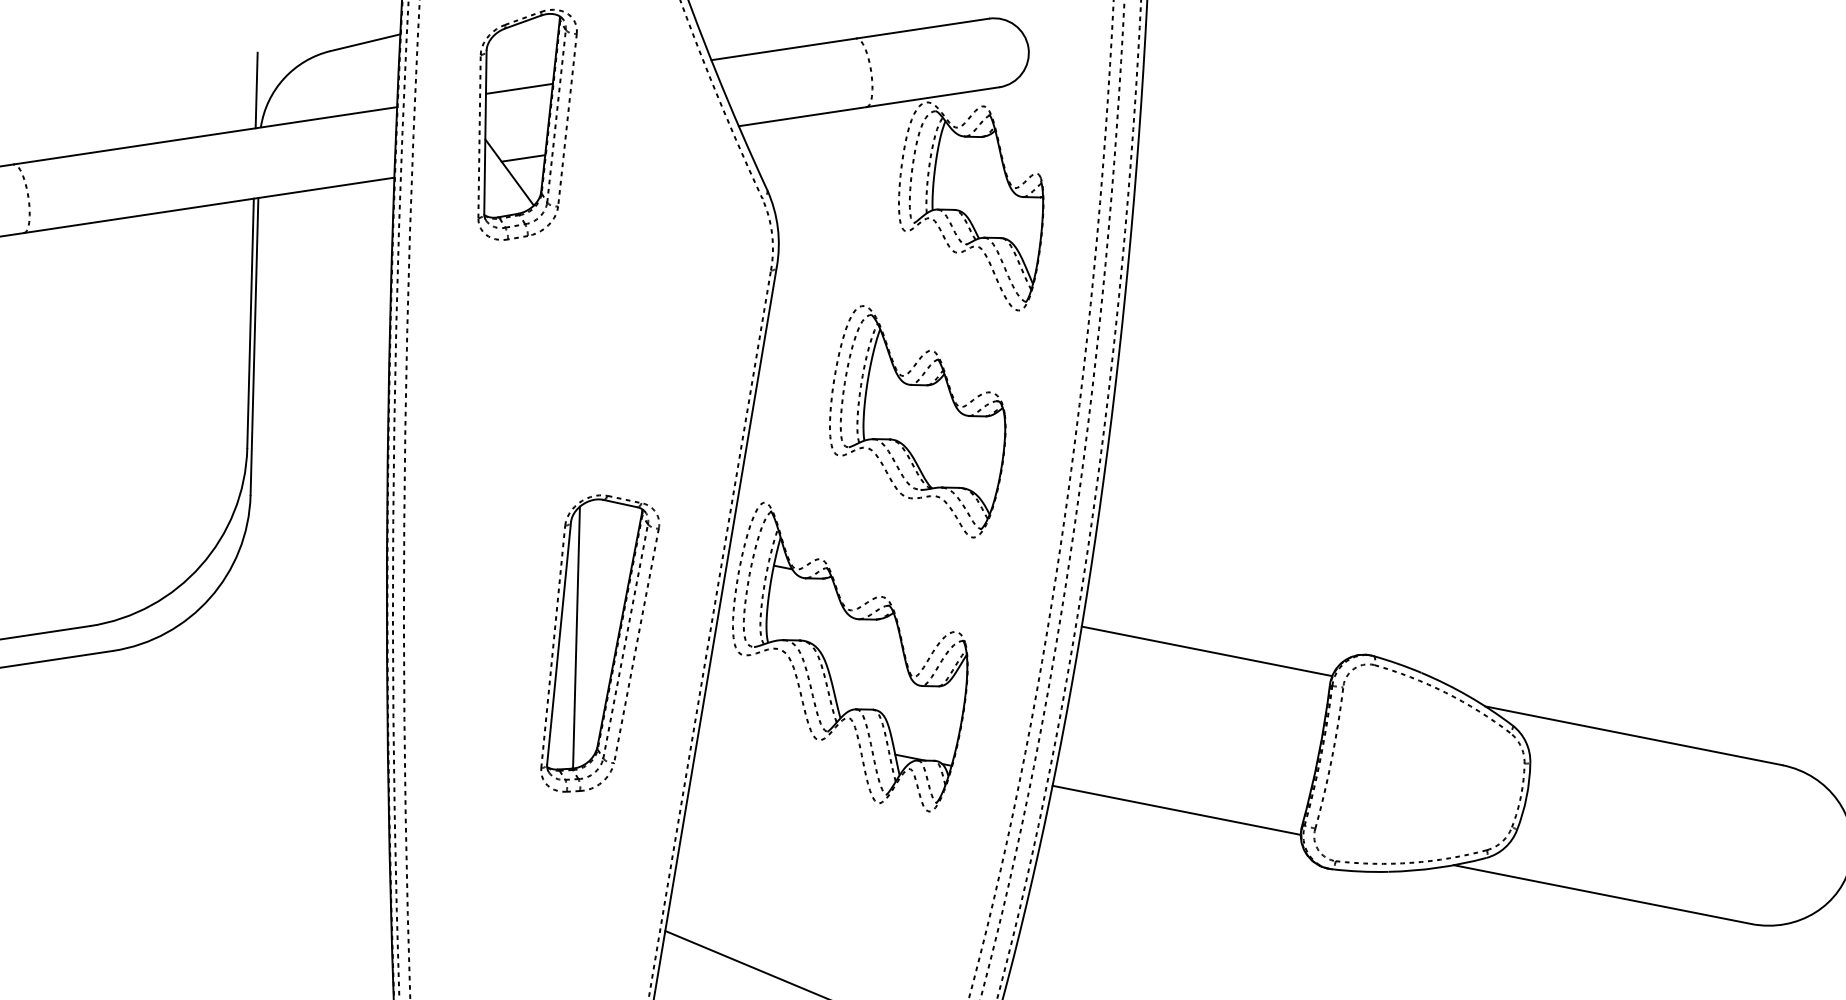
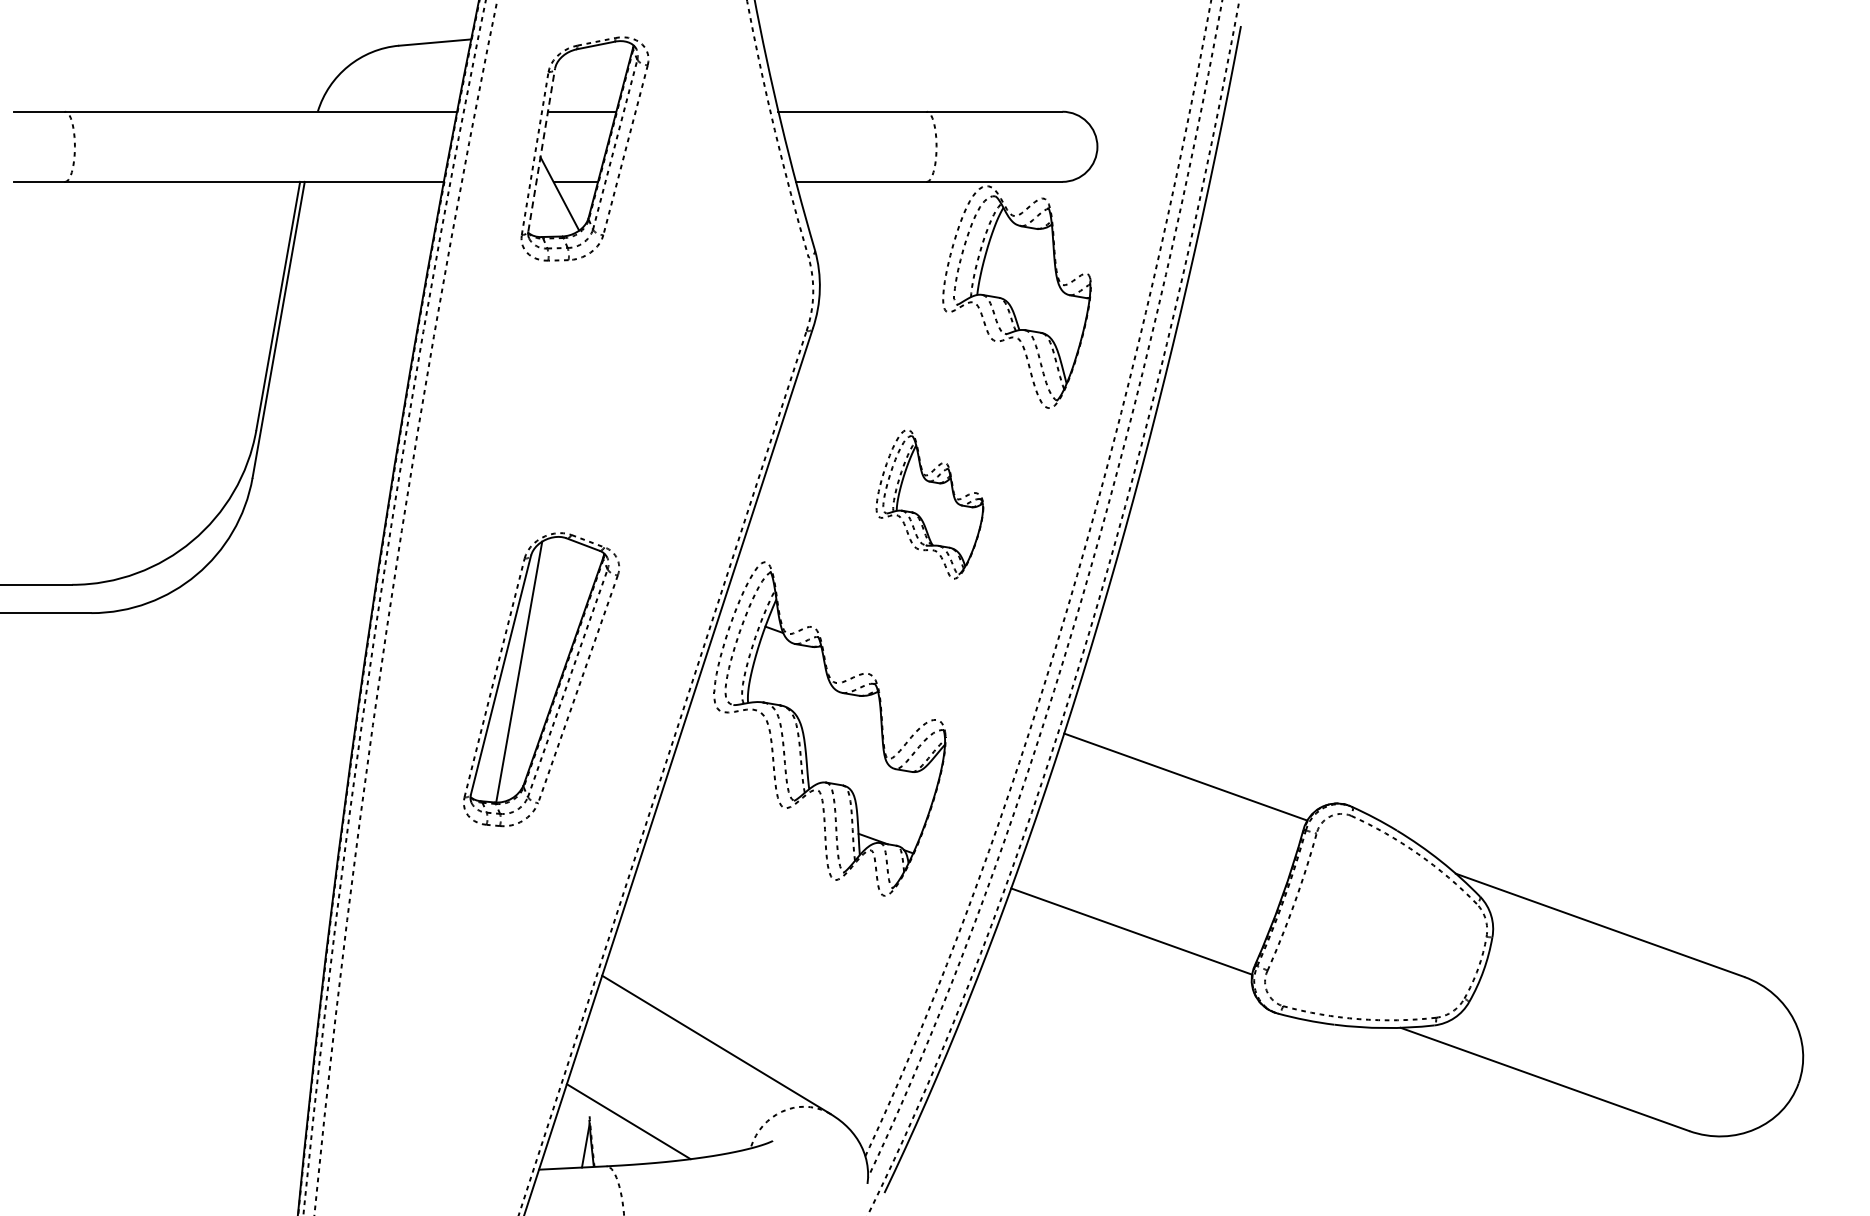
line: (255, 90) -> (318, 73), removed
line: (485, 131) -> (541, 149), solid -> dashed
part: (916, 422) -> (929, 504), size x0.6
part: (599, 641) -> (541, 679), moved

